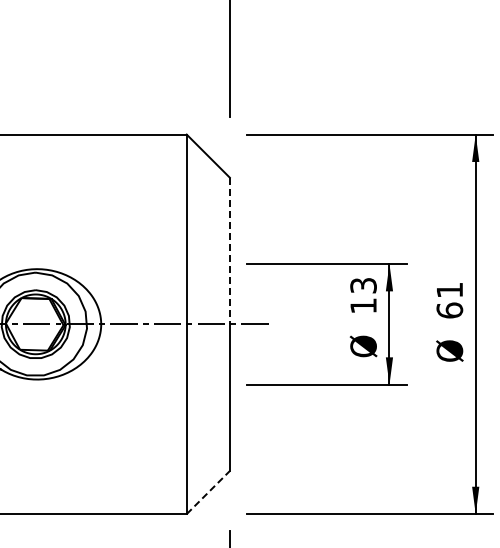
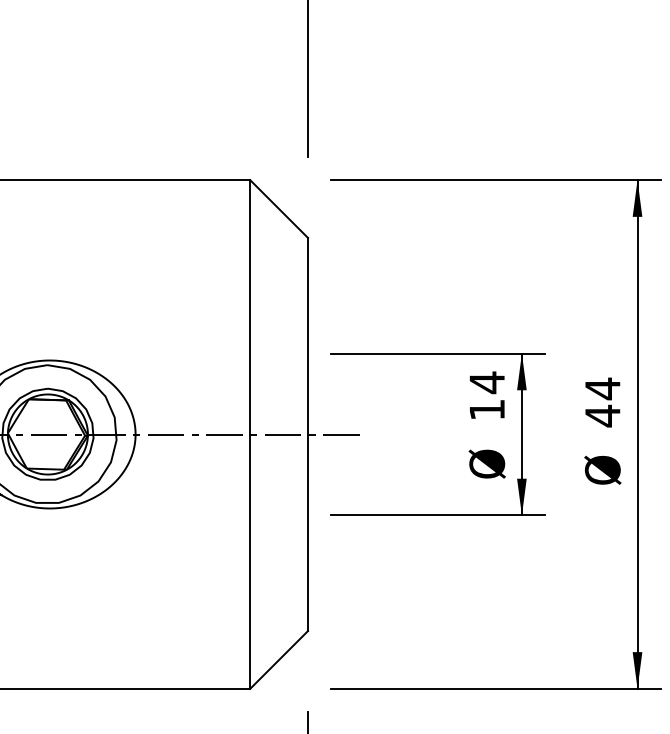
line: (229, 251) -> (307, 336), dashed -> solid
text: (363, 285) -> (487, 382), 13 -> 14
text: (449, 300) -> (602, 402), 61 -> 44
line: (208, 492) -> (279, 659), dashed -> solid

